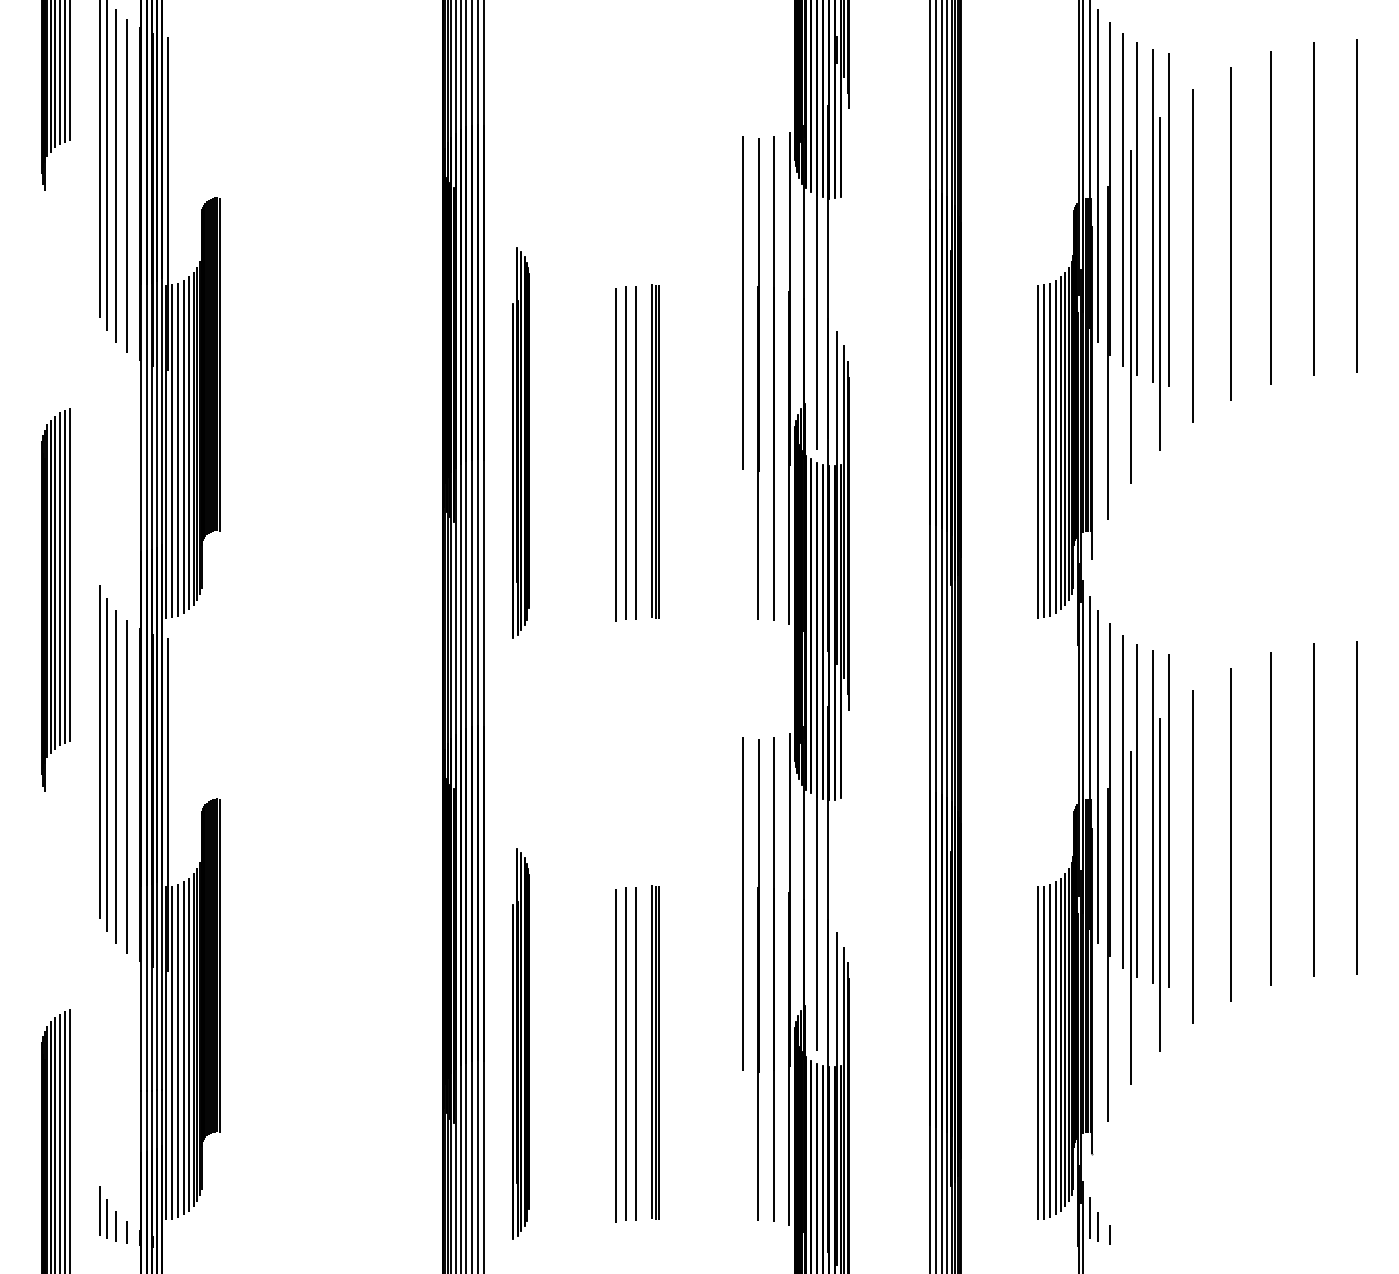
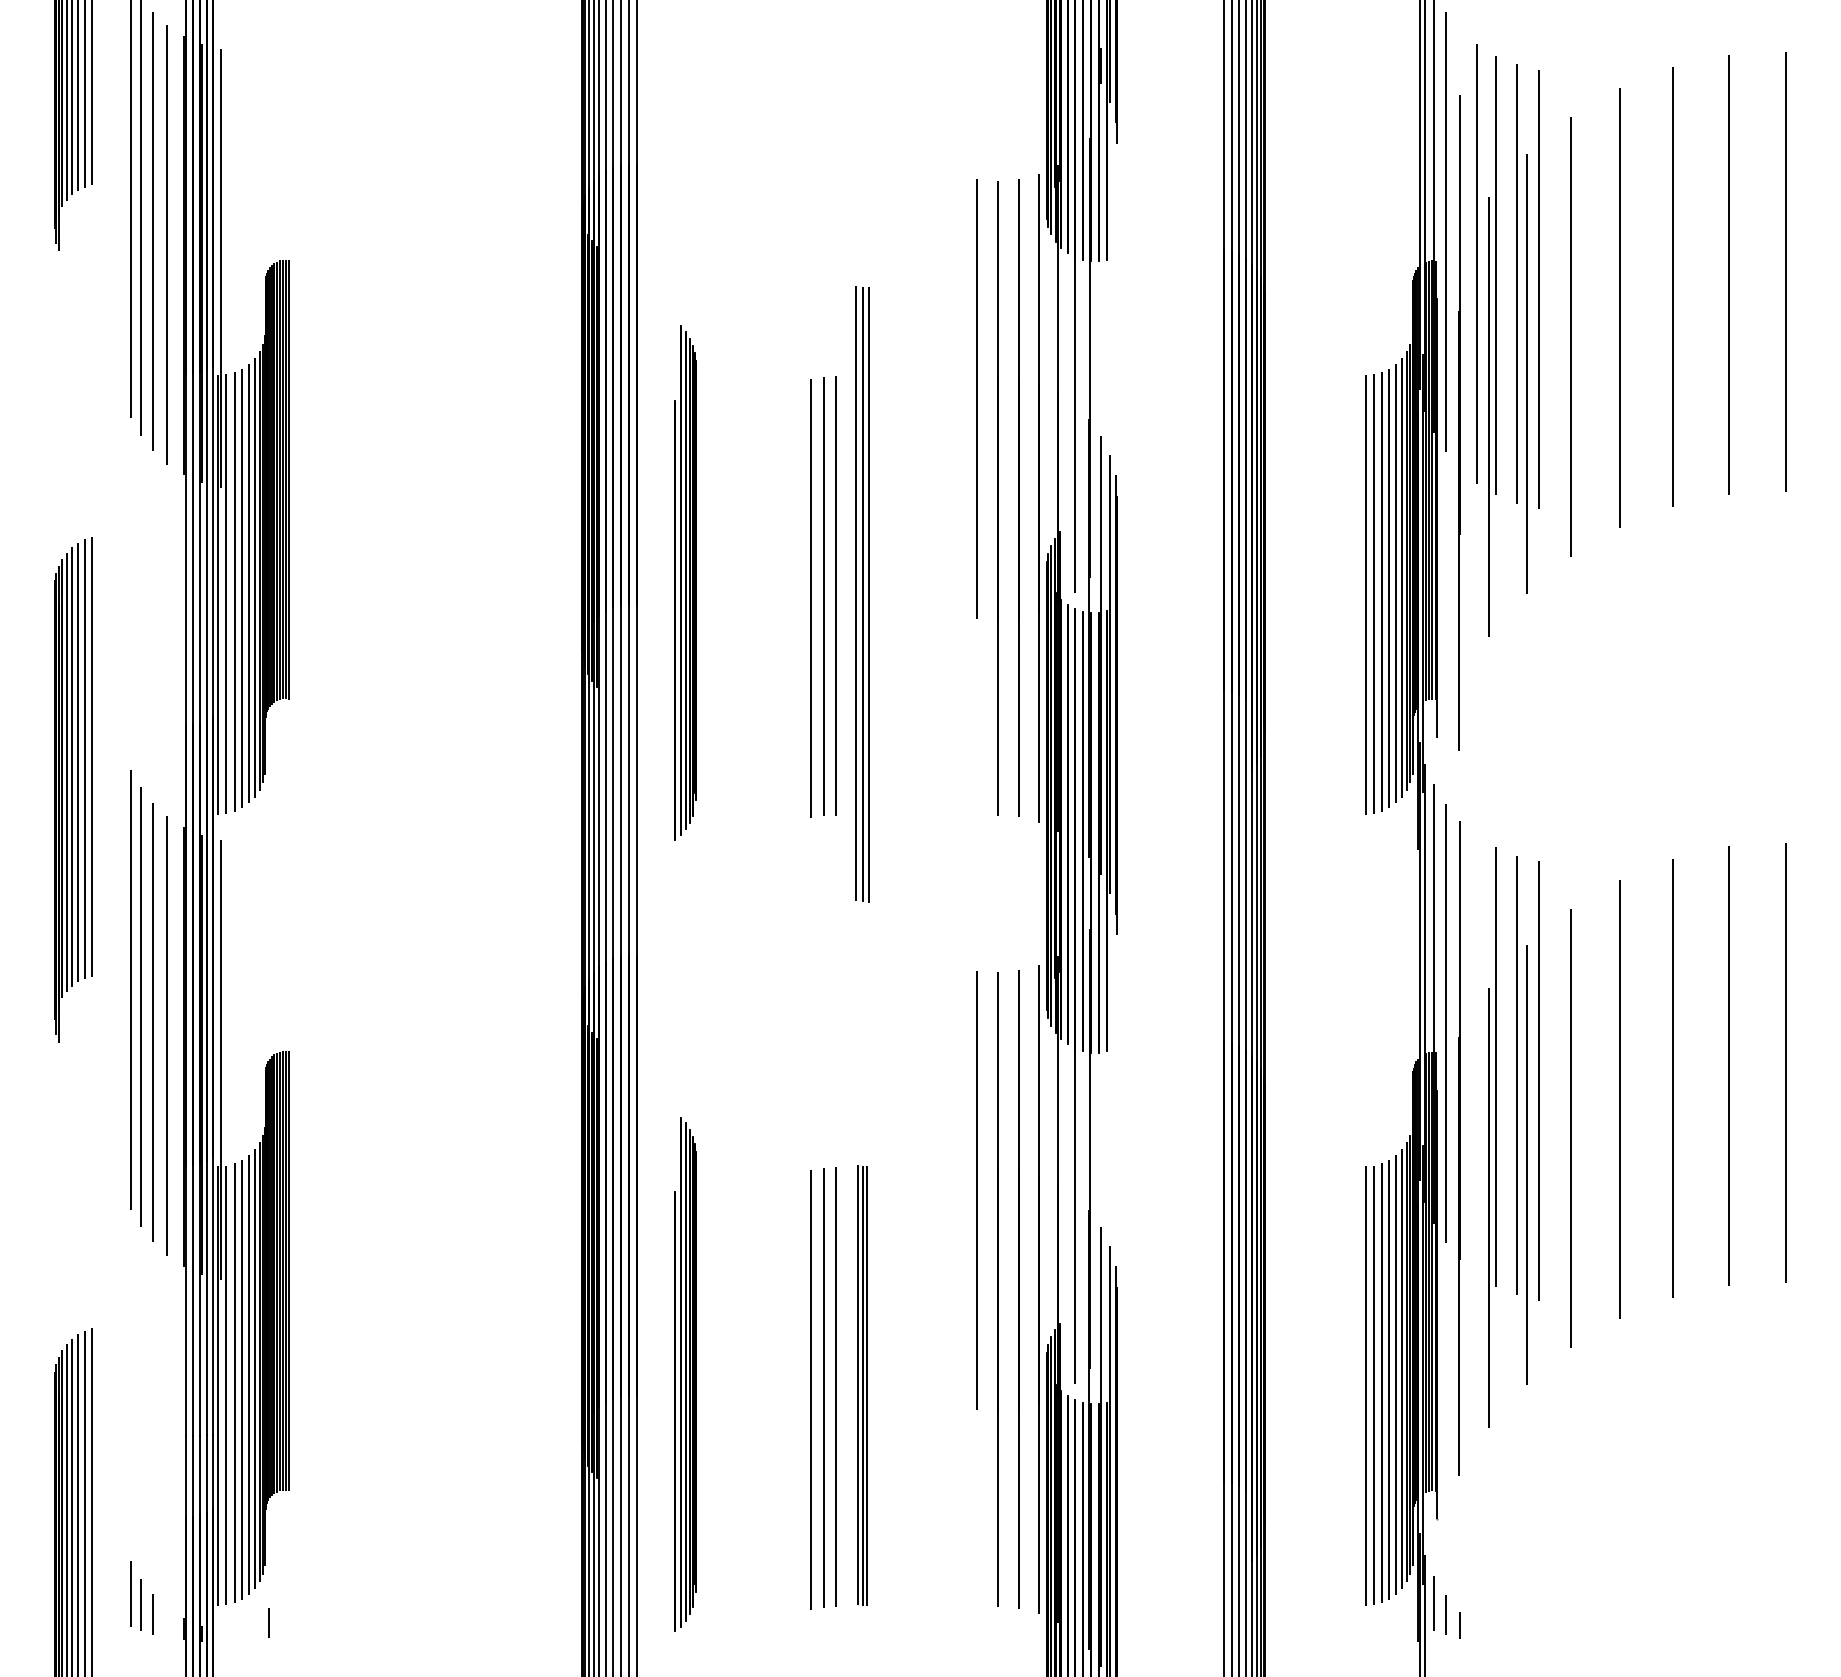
part: (1108, 270) -> (1458, 421), moved
part: (655, 451) -> (862, 594), size x1.4
line: (1122, 801) -> (1477, 1055), removed
line: (126, 1232) -> (267, 1622), moved

